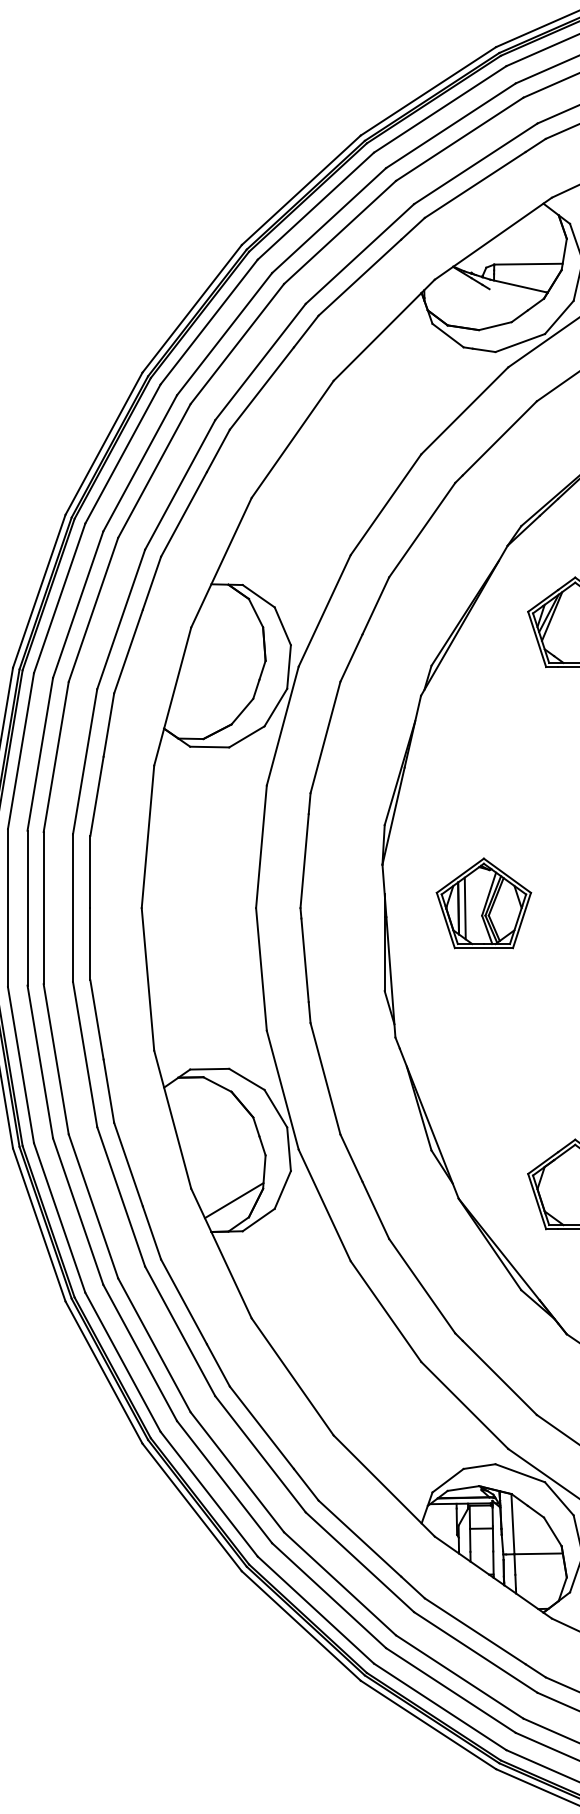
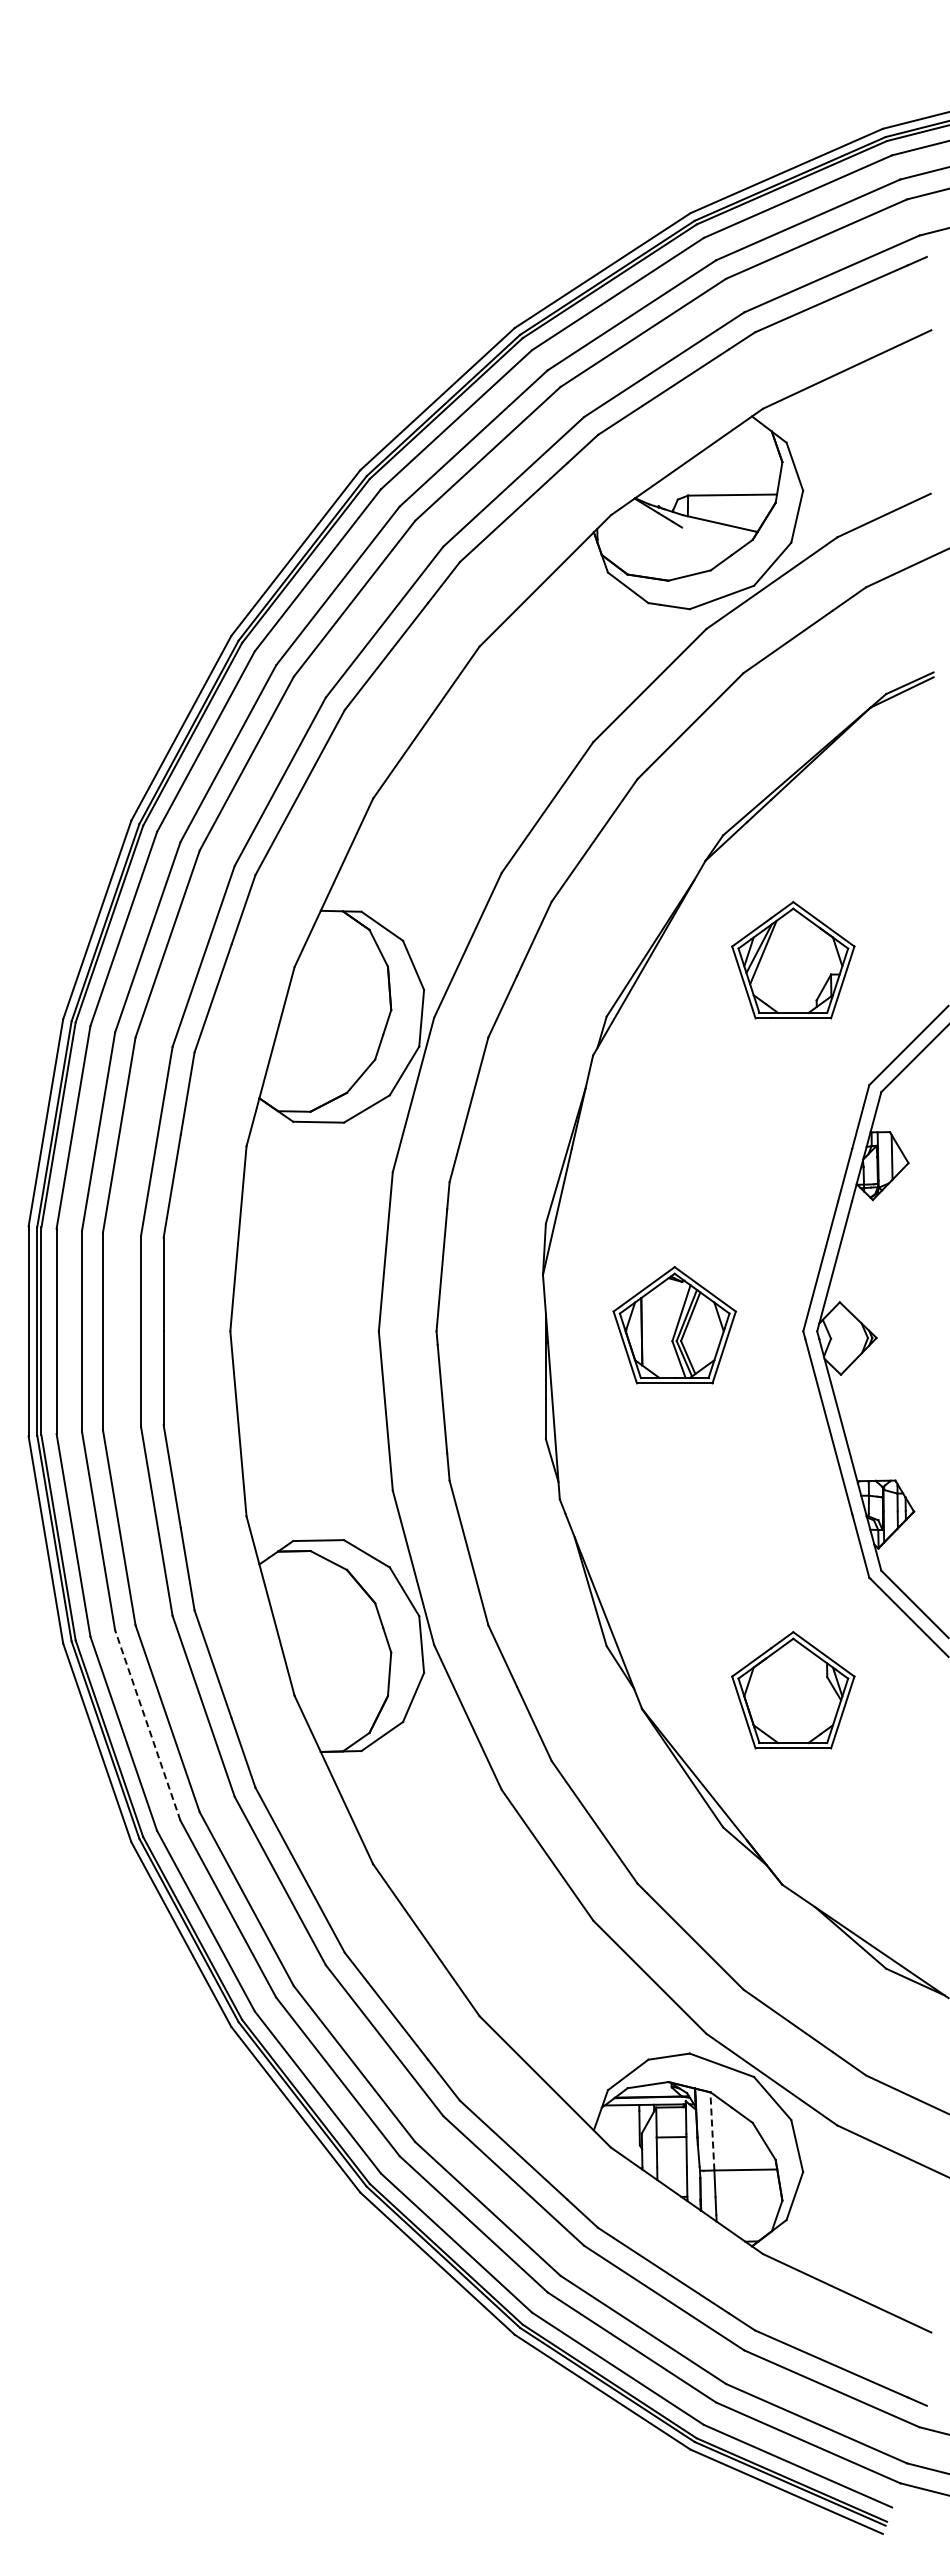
line: (465, 908) -> (650, 1331), removed
line: (234, 1200) -> (350, 1711), removed
line: (77, 1211) -> (147, 1725), solid -> dashed
line: (512, 1523) -> (712, 2130), solid -> dashed

